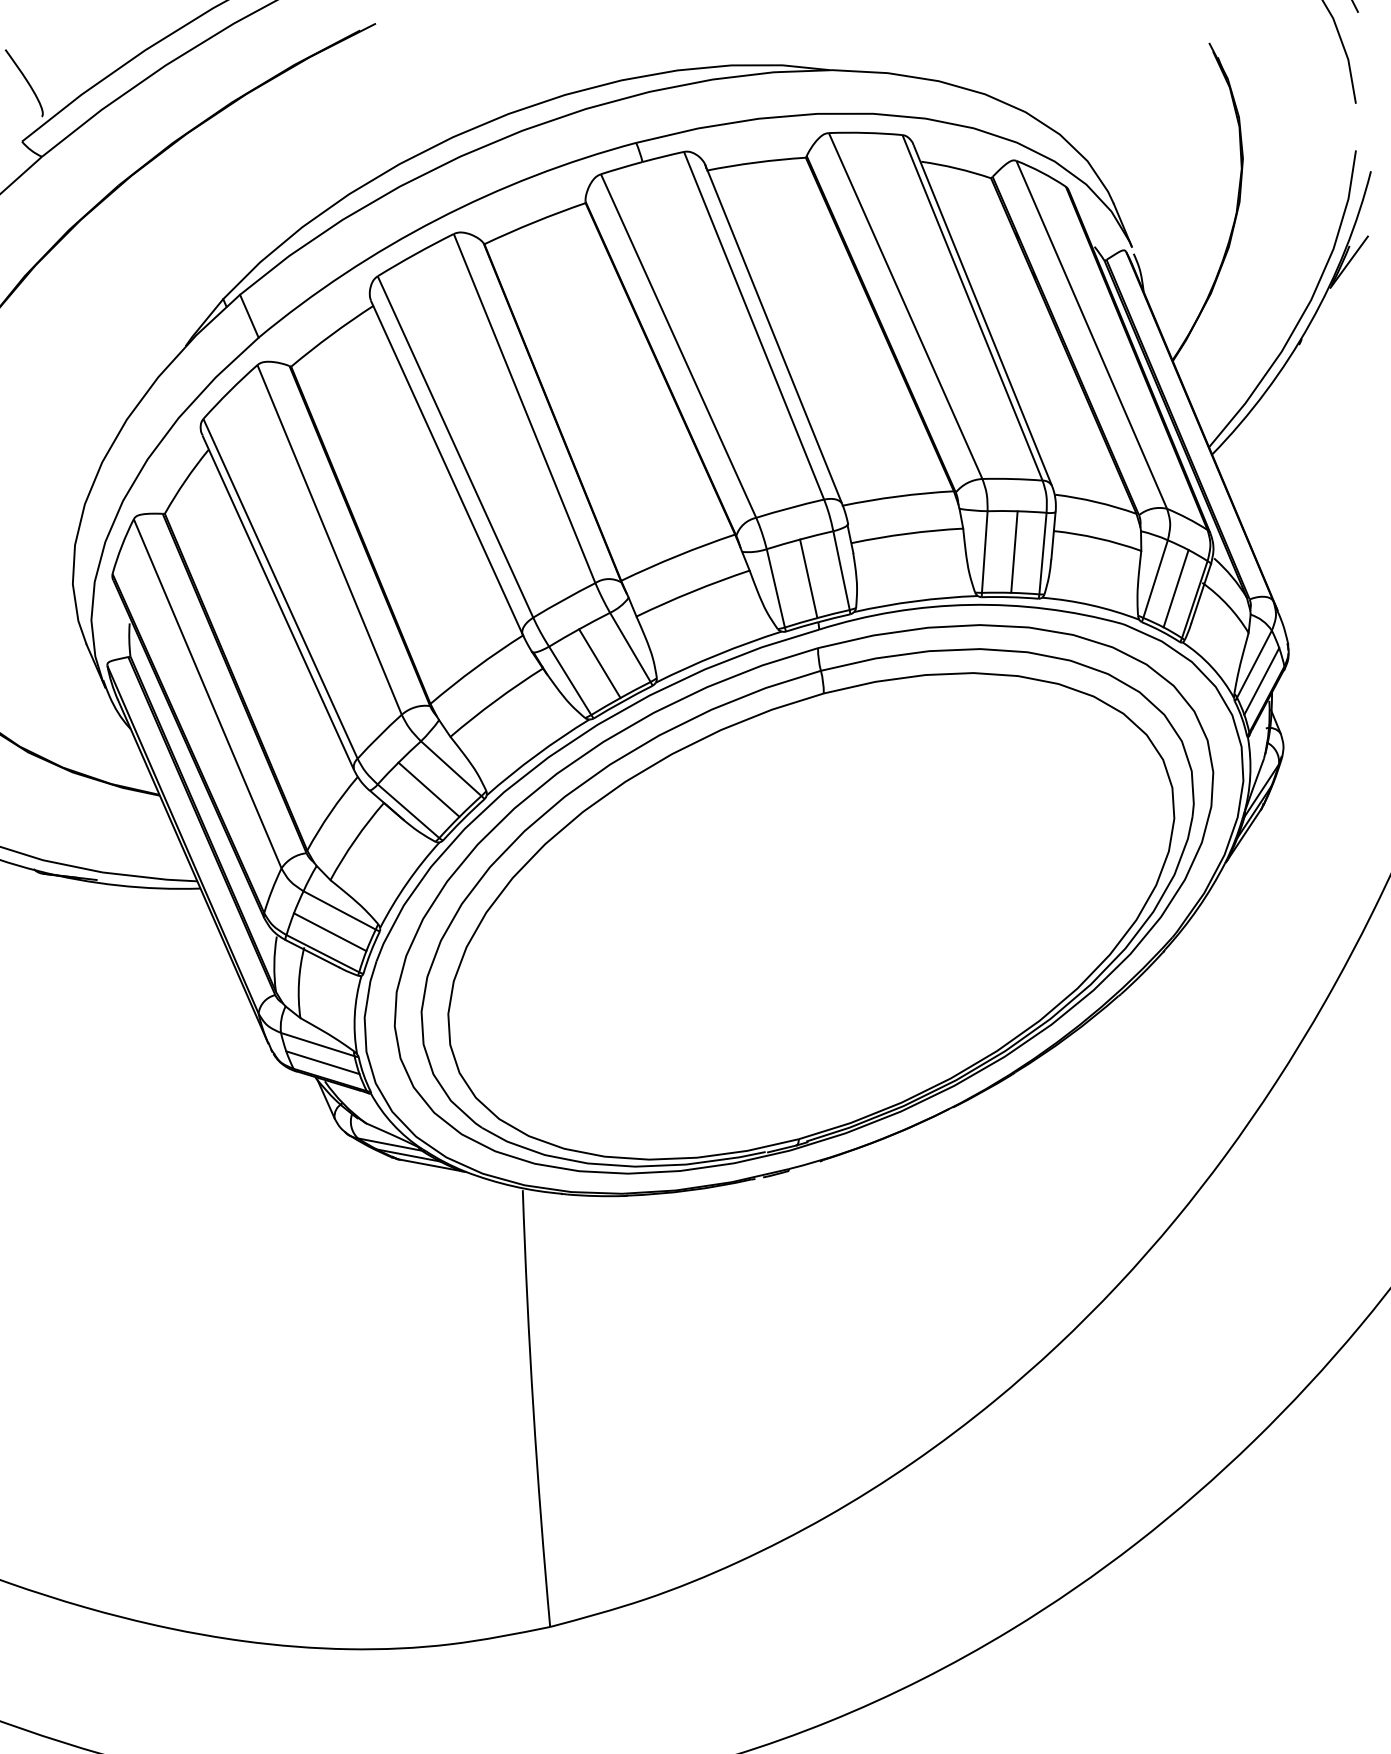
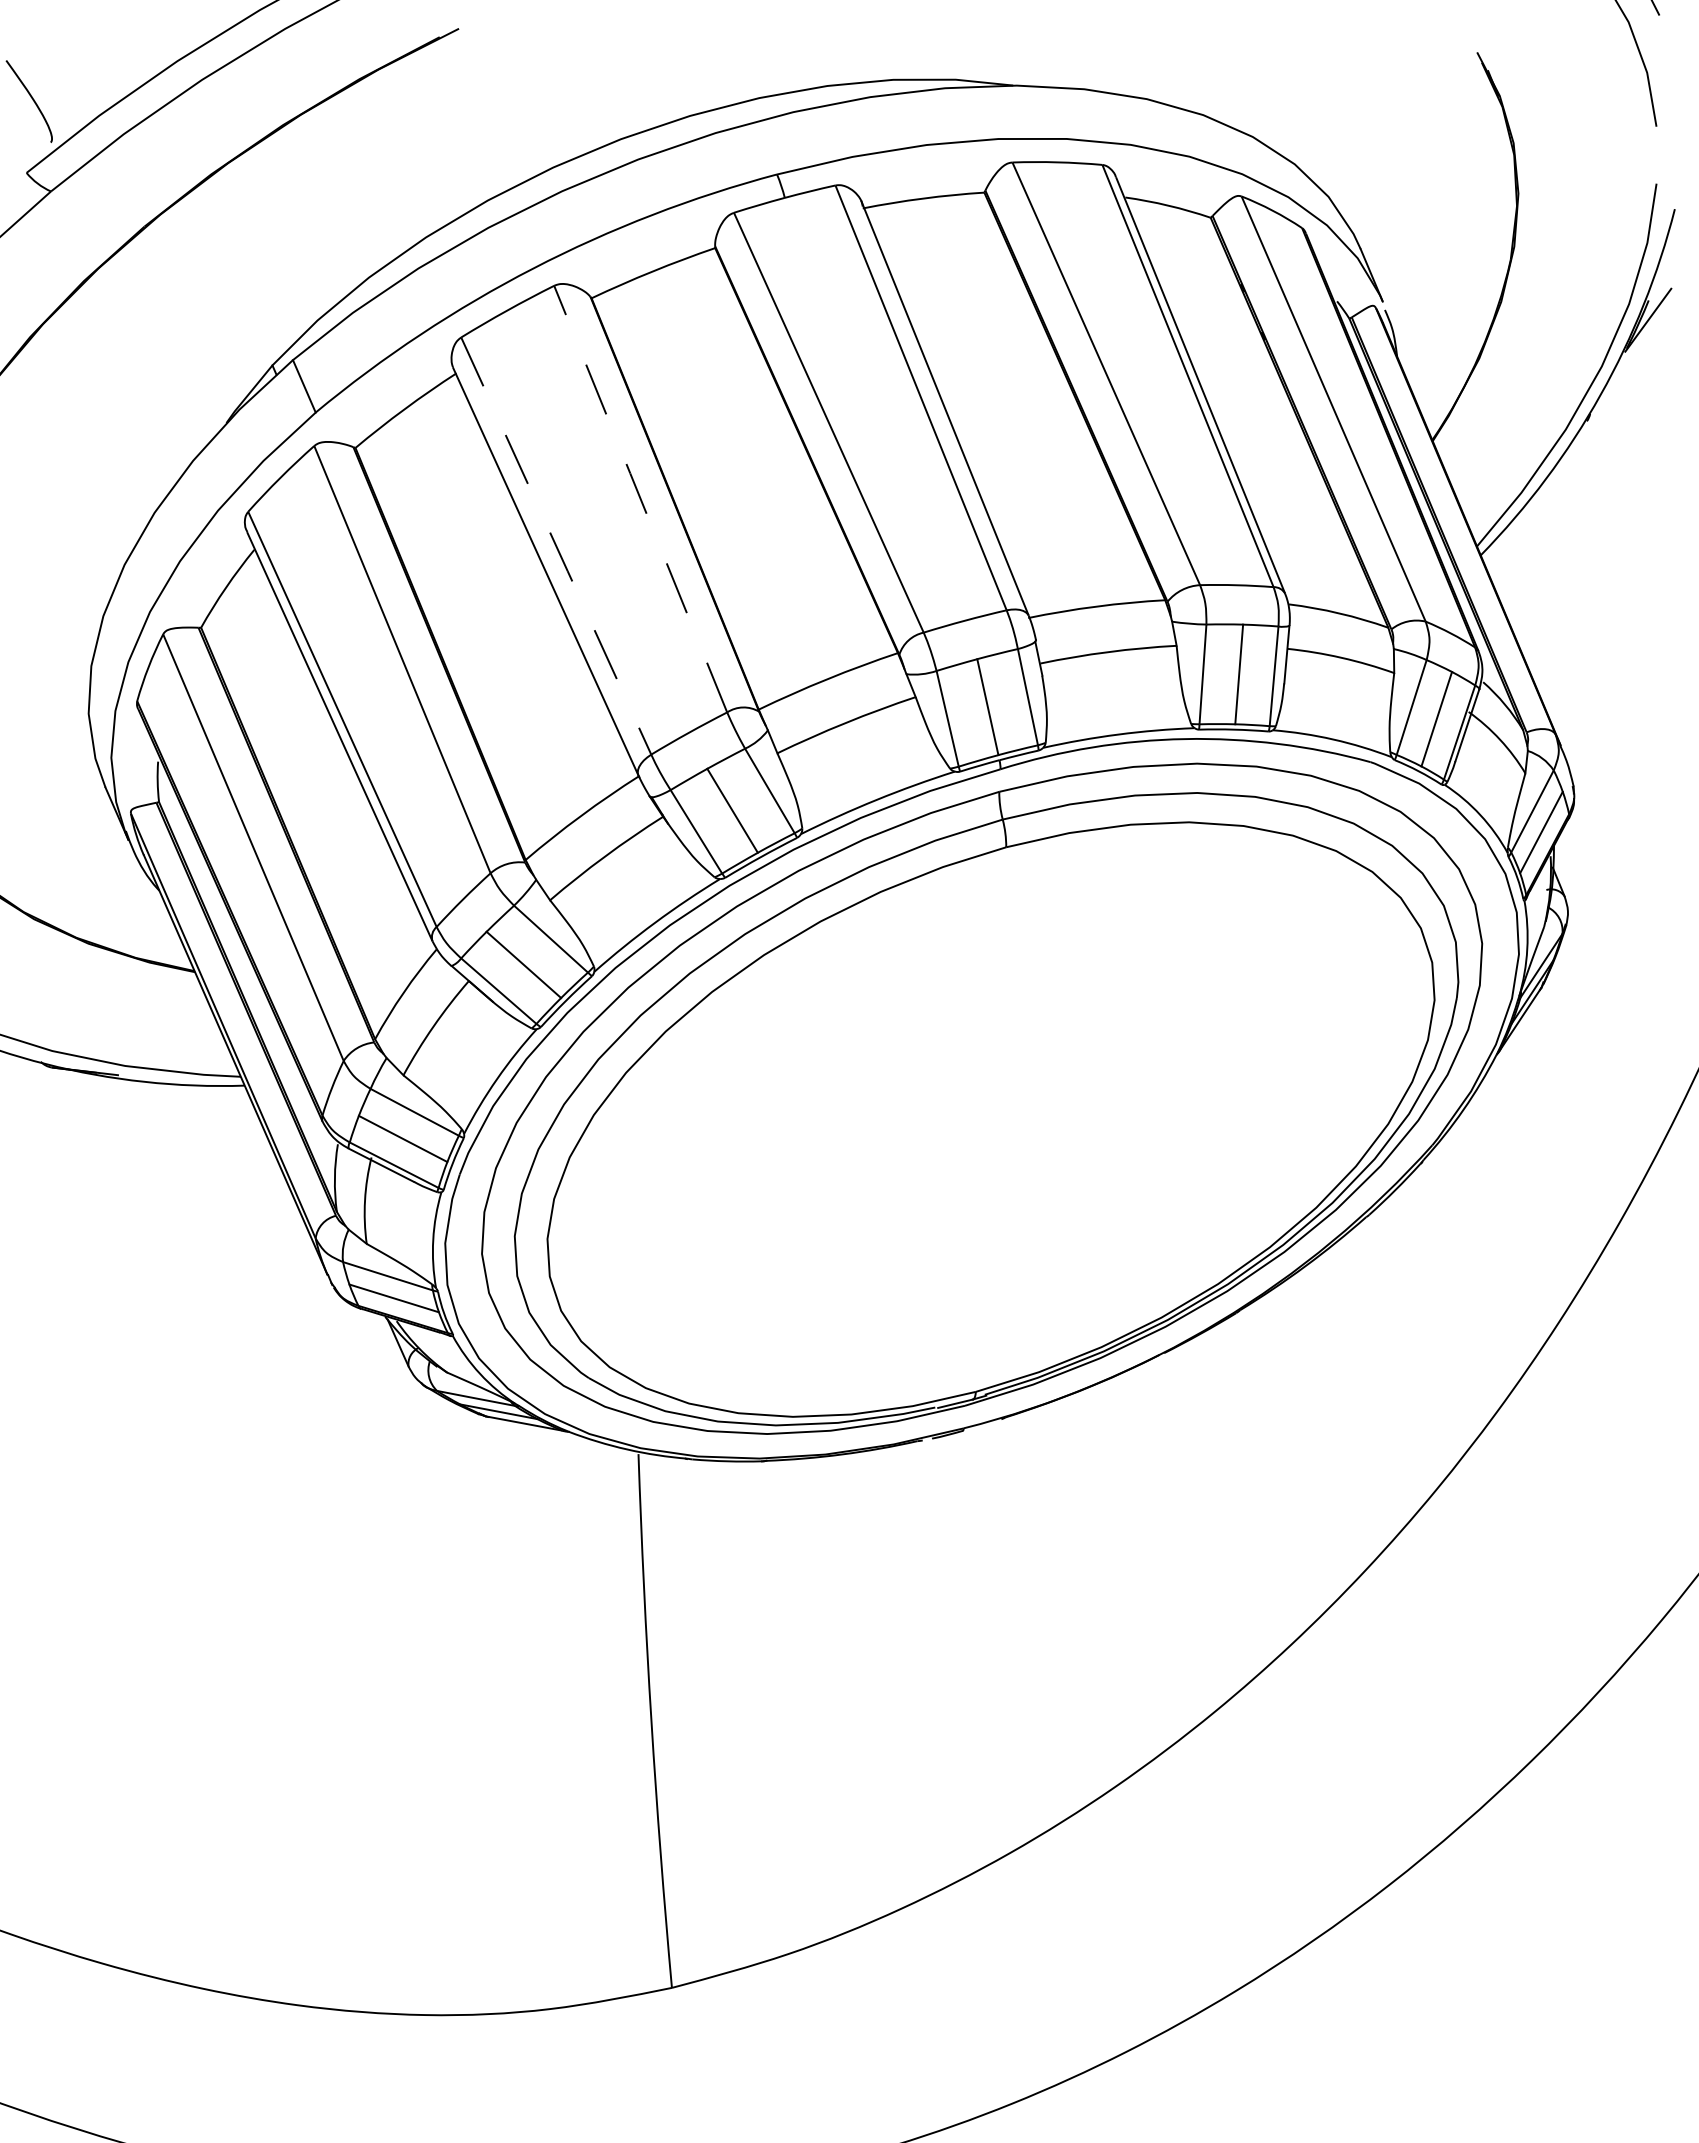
line: (524, 408) -> (640, 498), solid -> dashed
line: (455, 447) -> (556, 546), solid -> dashed

